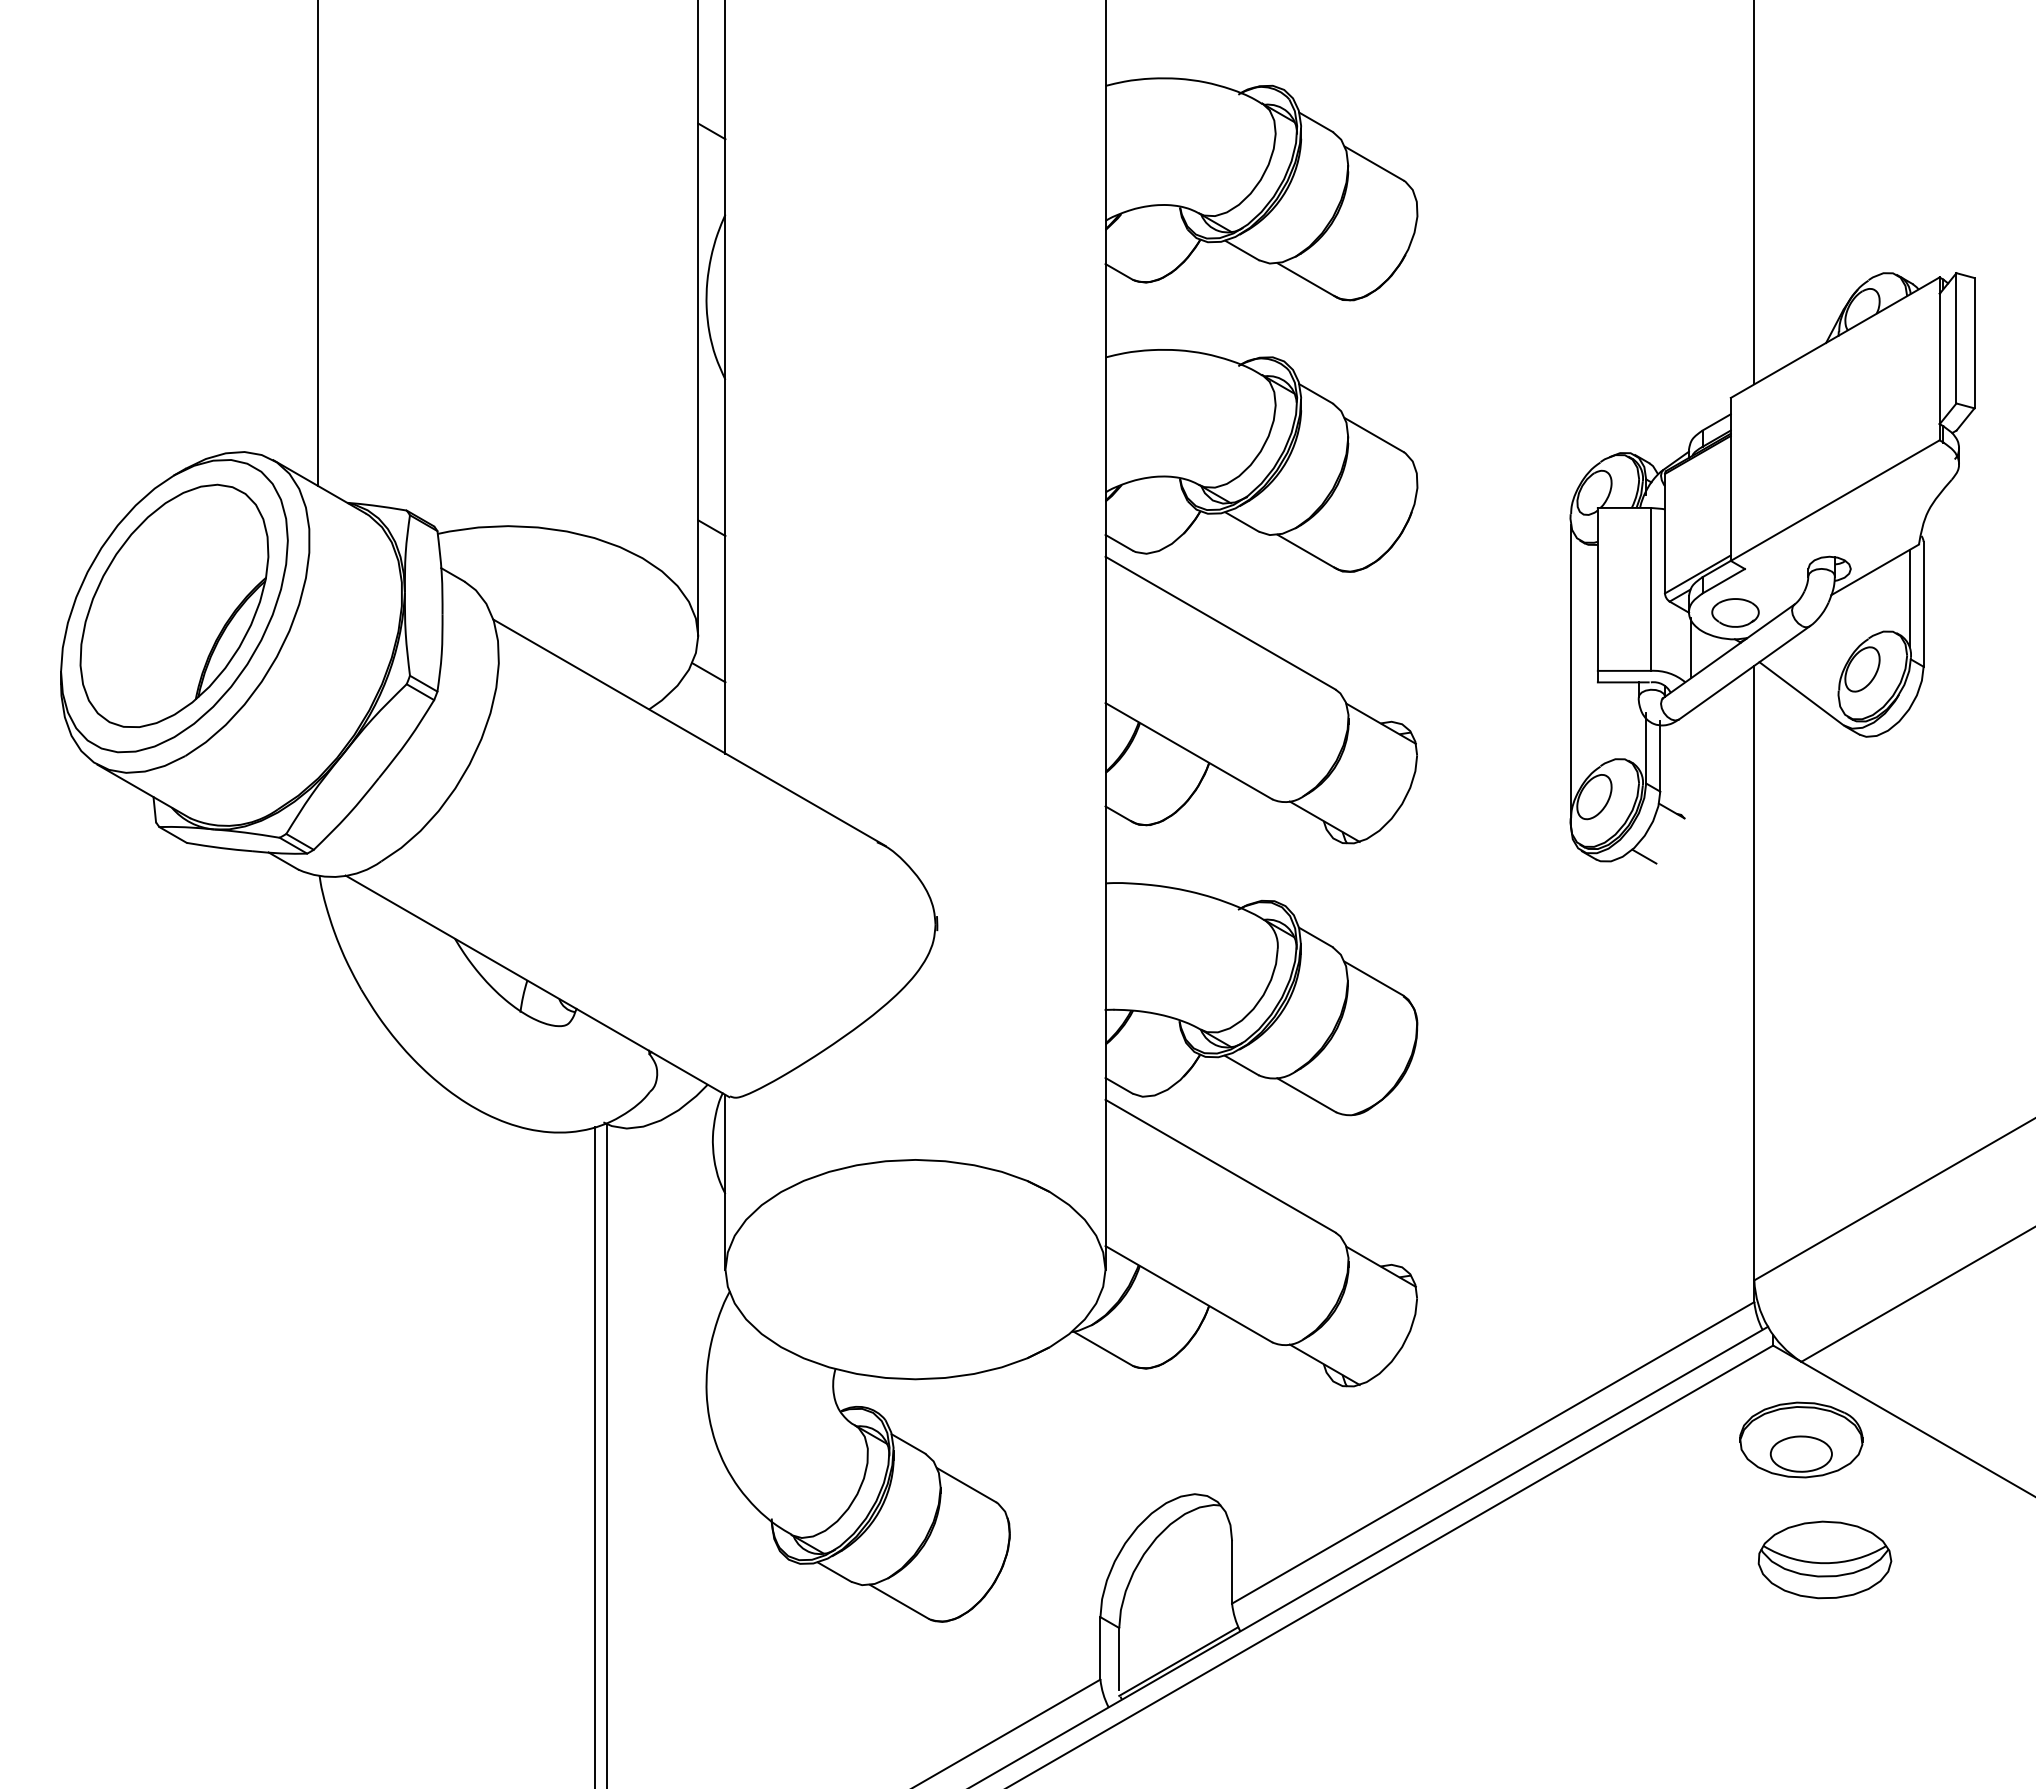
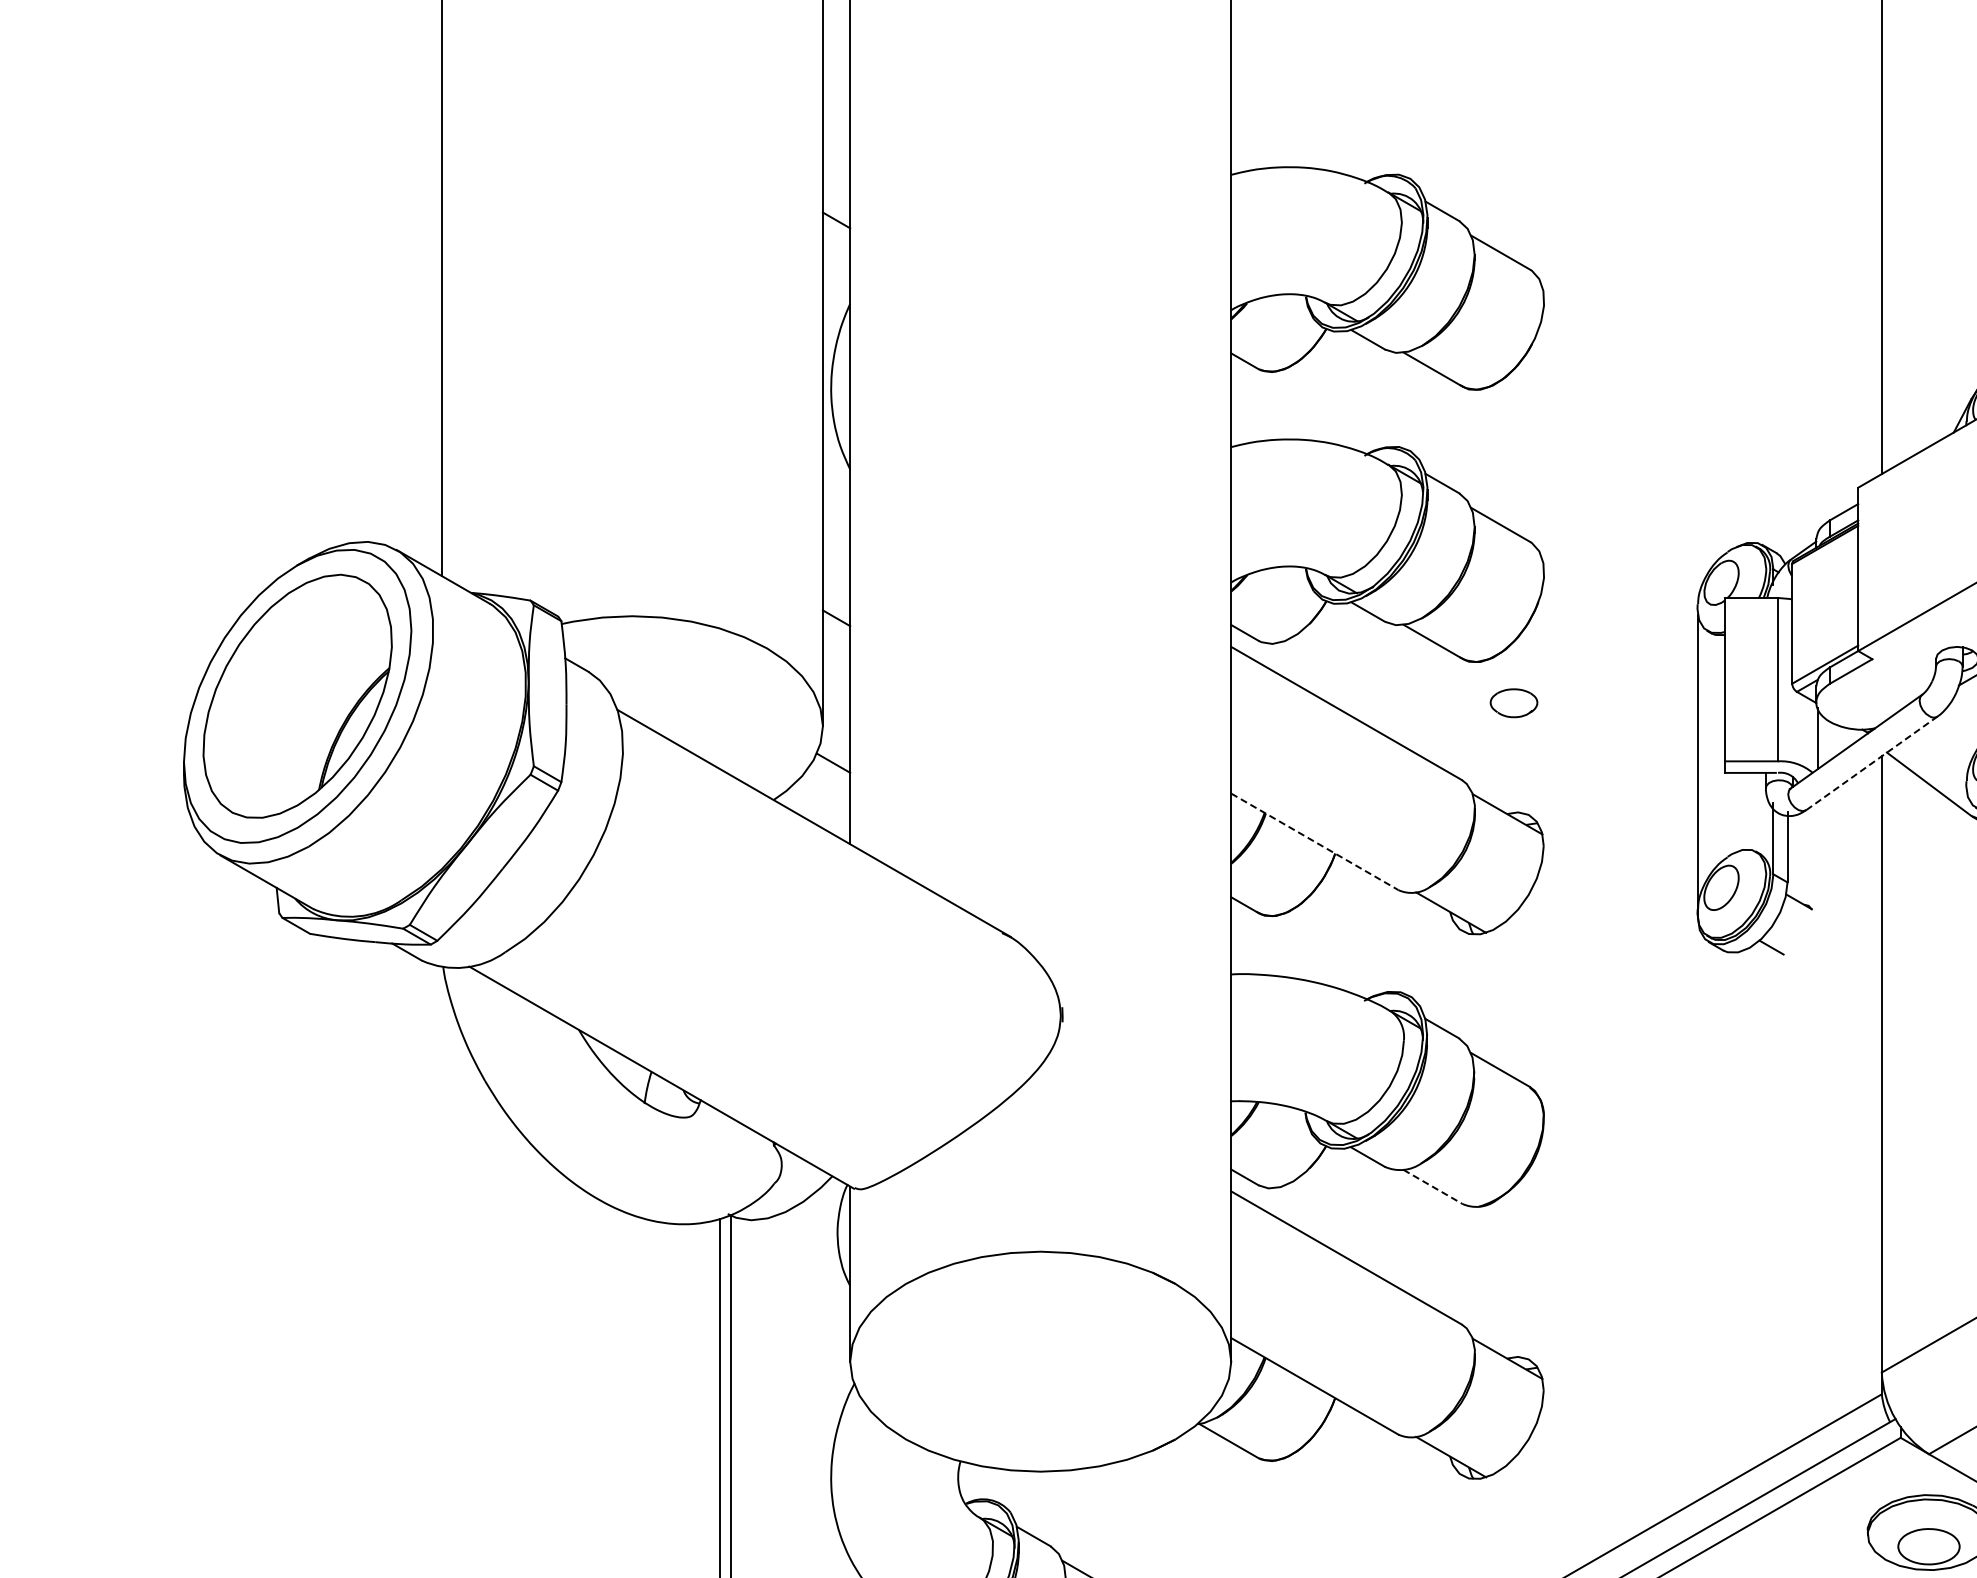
part: (1735, 612) -> (1514, 702), moved
line: (1744, 672) -> (1871, 762), solid -> dashed
line: (1189, 751) -> (1315, 842), solid -> dashed
line: (1306, 1095) -> (1432, 1187), solid -> dashed

